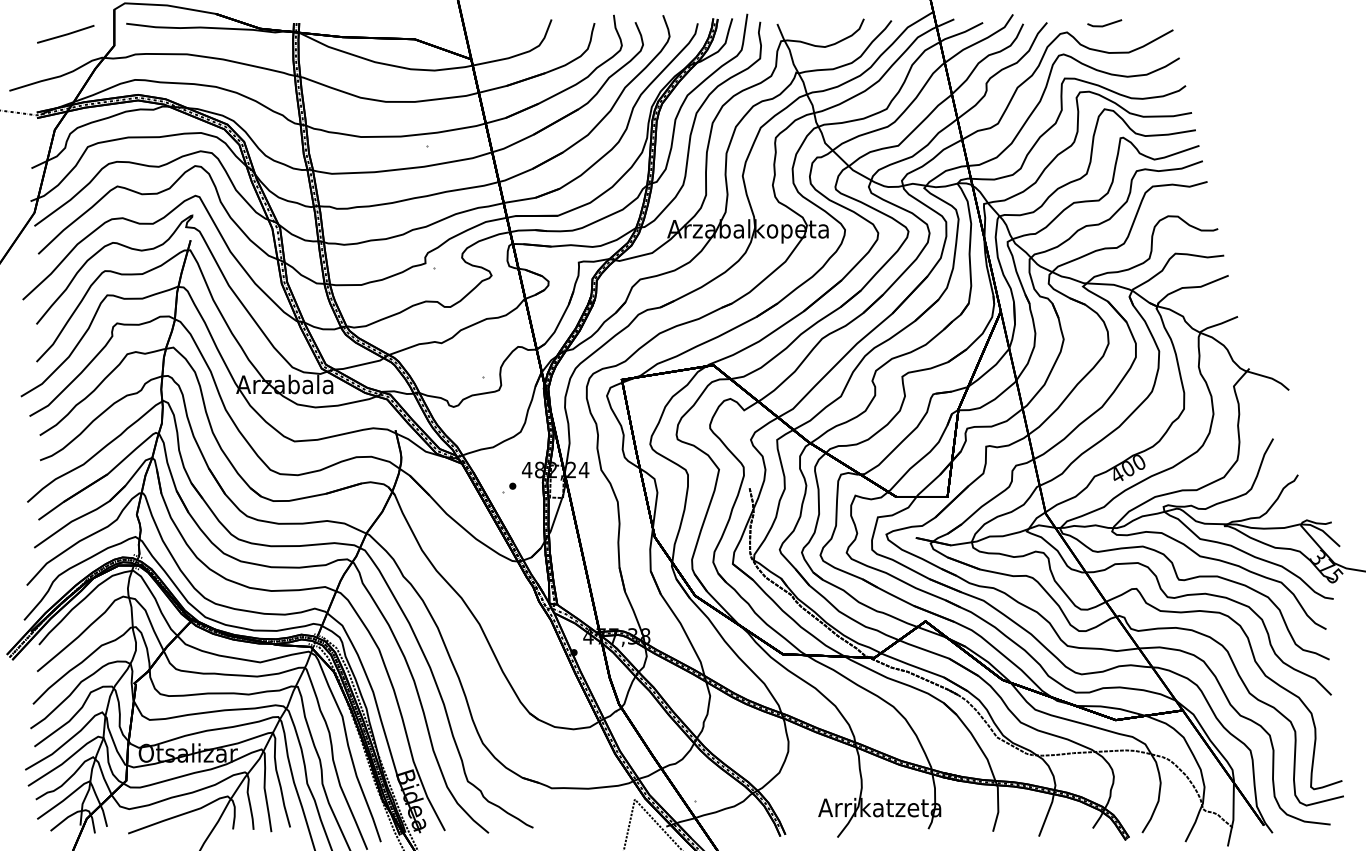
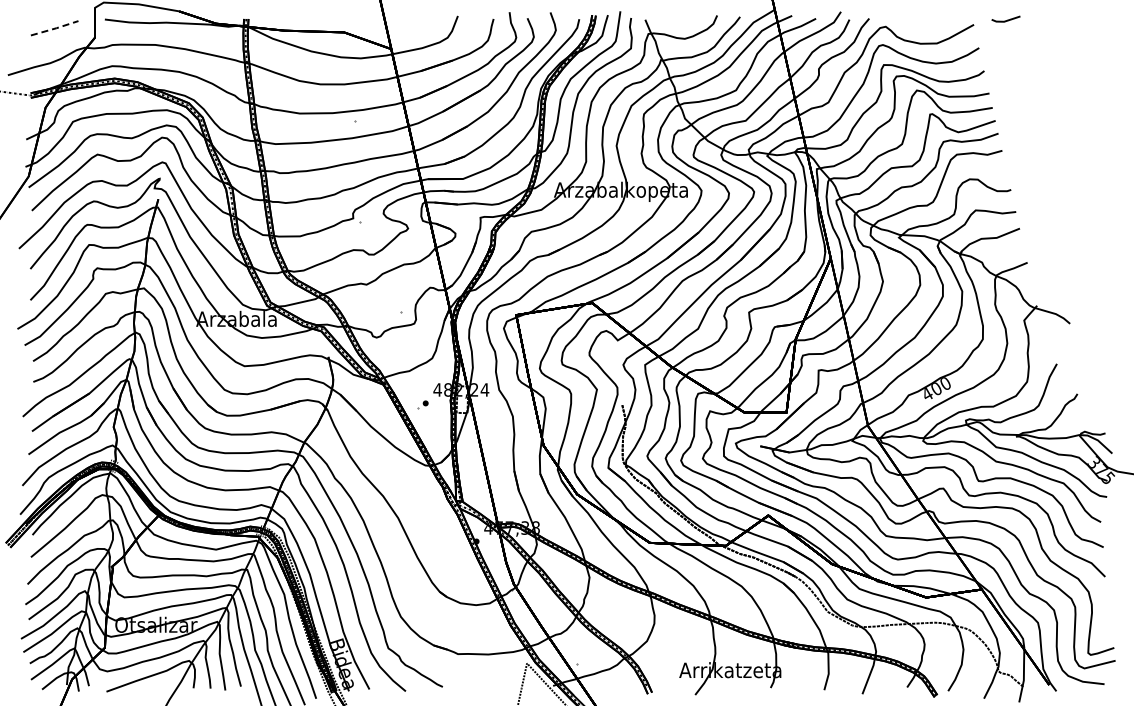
line: (1104, 24) -> (1005, 20), moved
line: (66, 34) -> (55, 28), solid -> dashed

